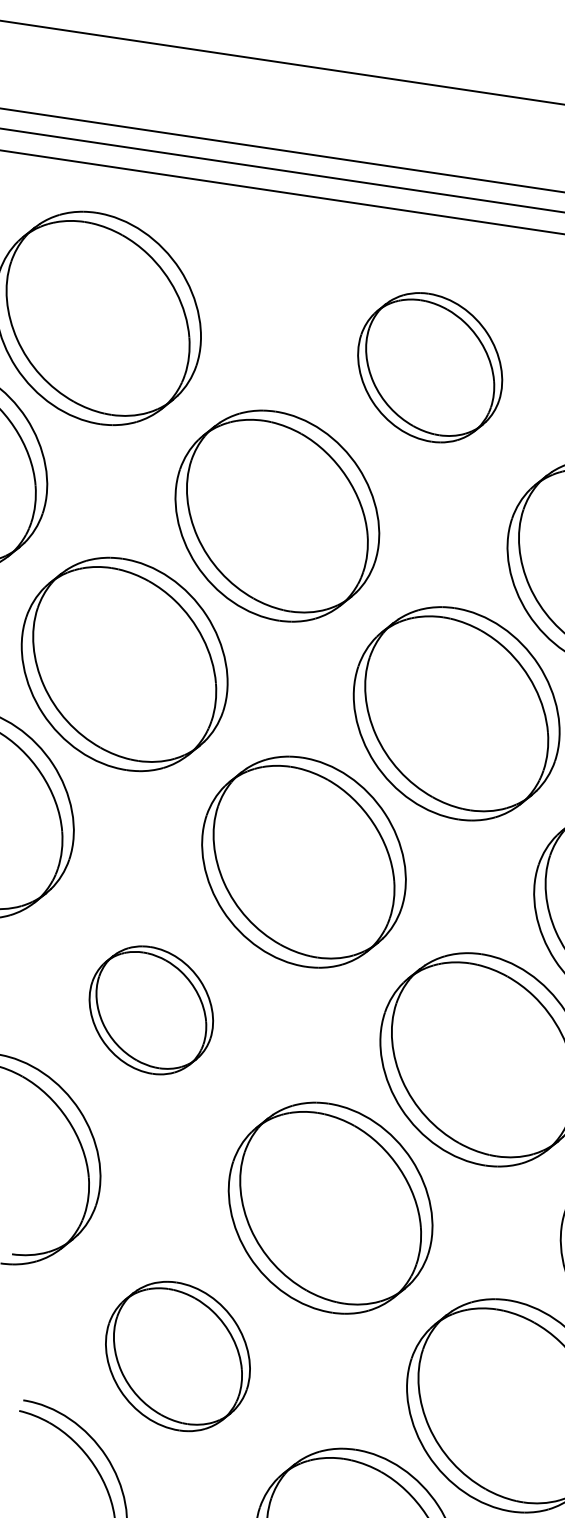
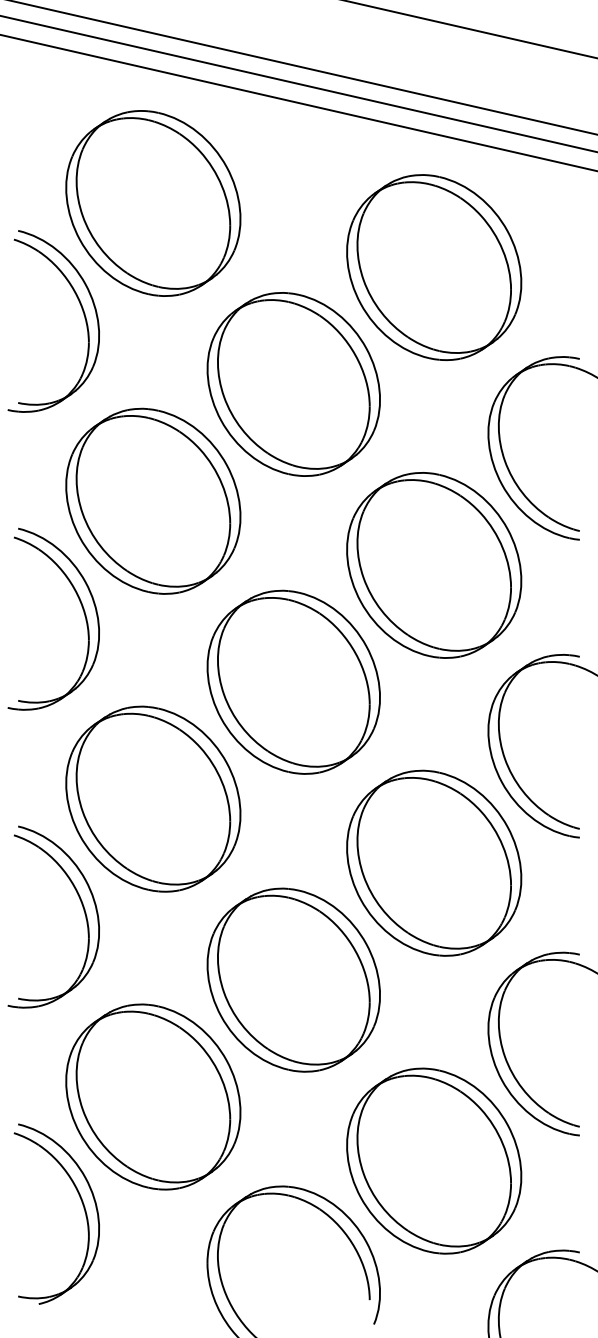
part: (430, 367) -> (434, 267), size x1.43
part: (151, 1009) -> (153, 798), size x1.67
part: (178, 1355) -> (153, 1096), size x1.43

